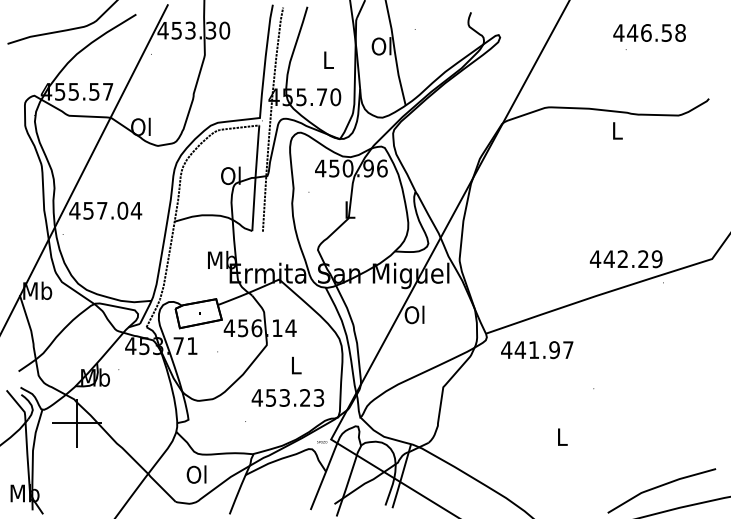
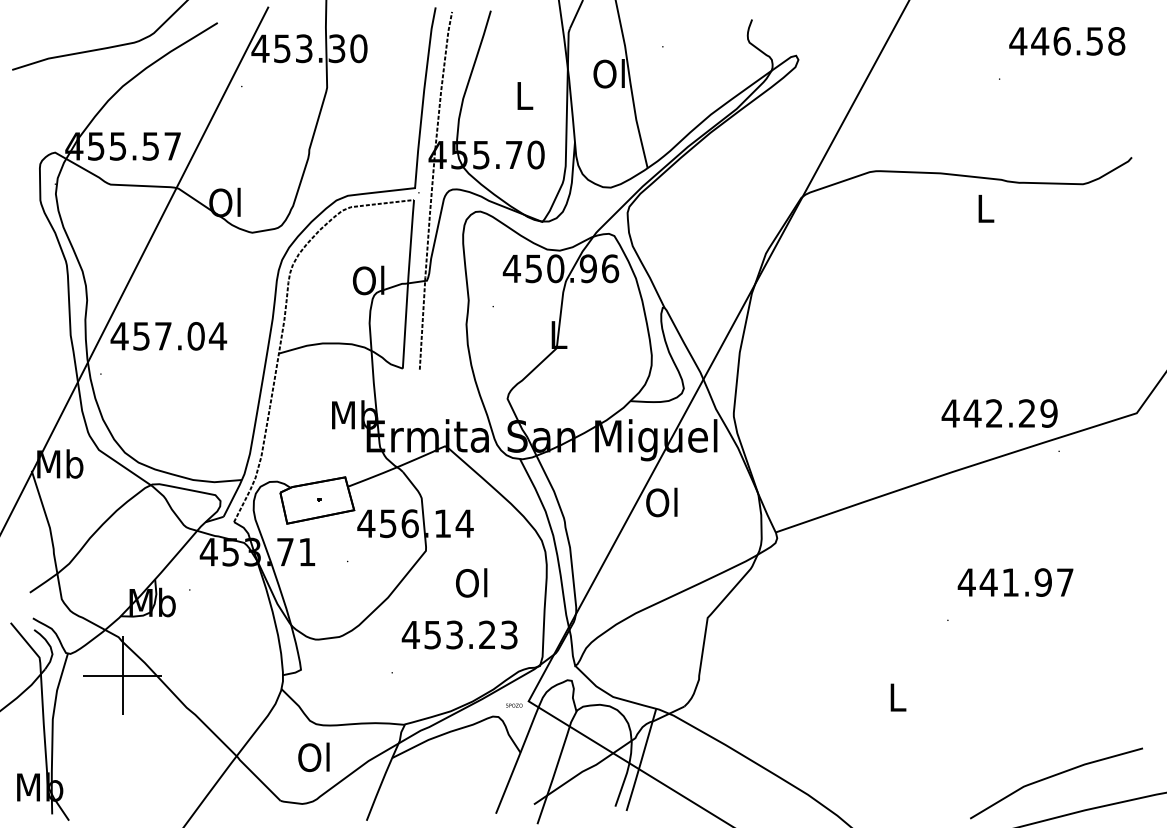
text: (649, 32) -> (1067, 40), moved
text: (537, 350) -> (1016, 583), moved
text: (295, 365) -> (471, 583), L -> Ol

